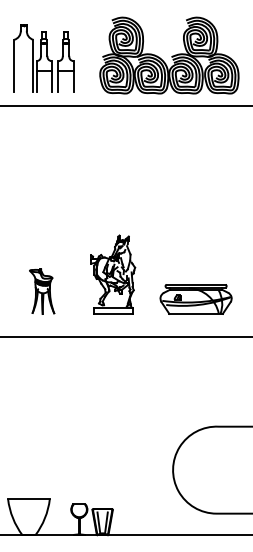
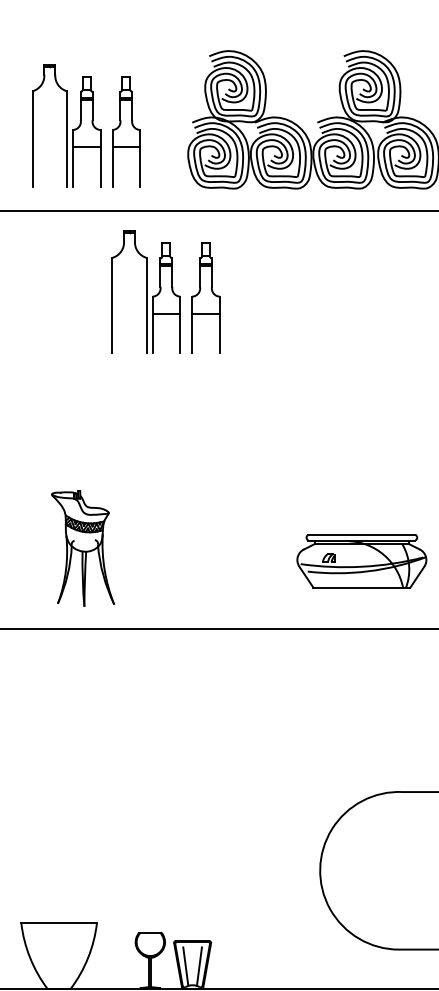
part: (87, 150) -> (165, 291), added
part: (113, 274) -> (212, 516), removed
part: (42, 291) -> (83, 547), size x1.4

